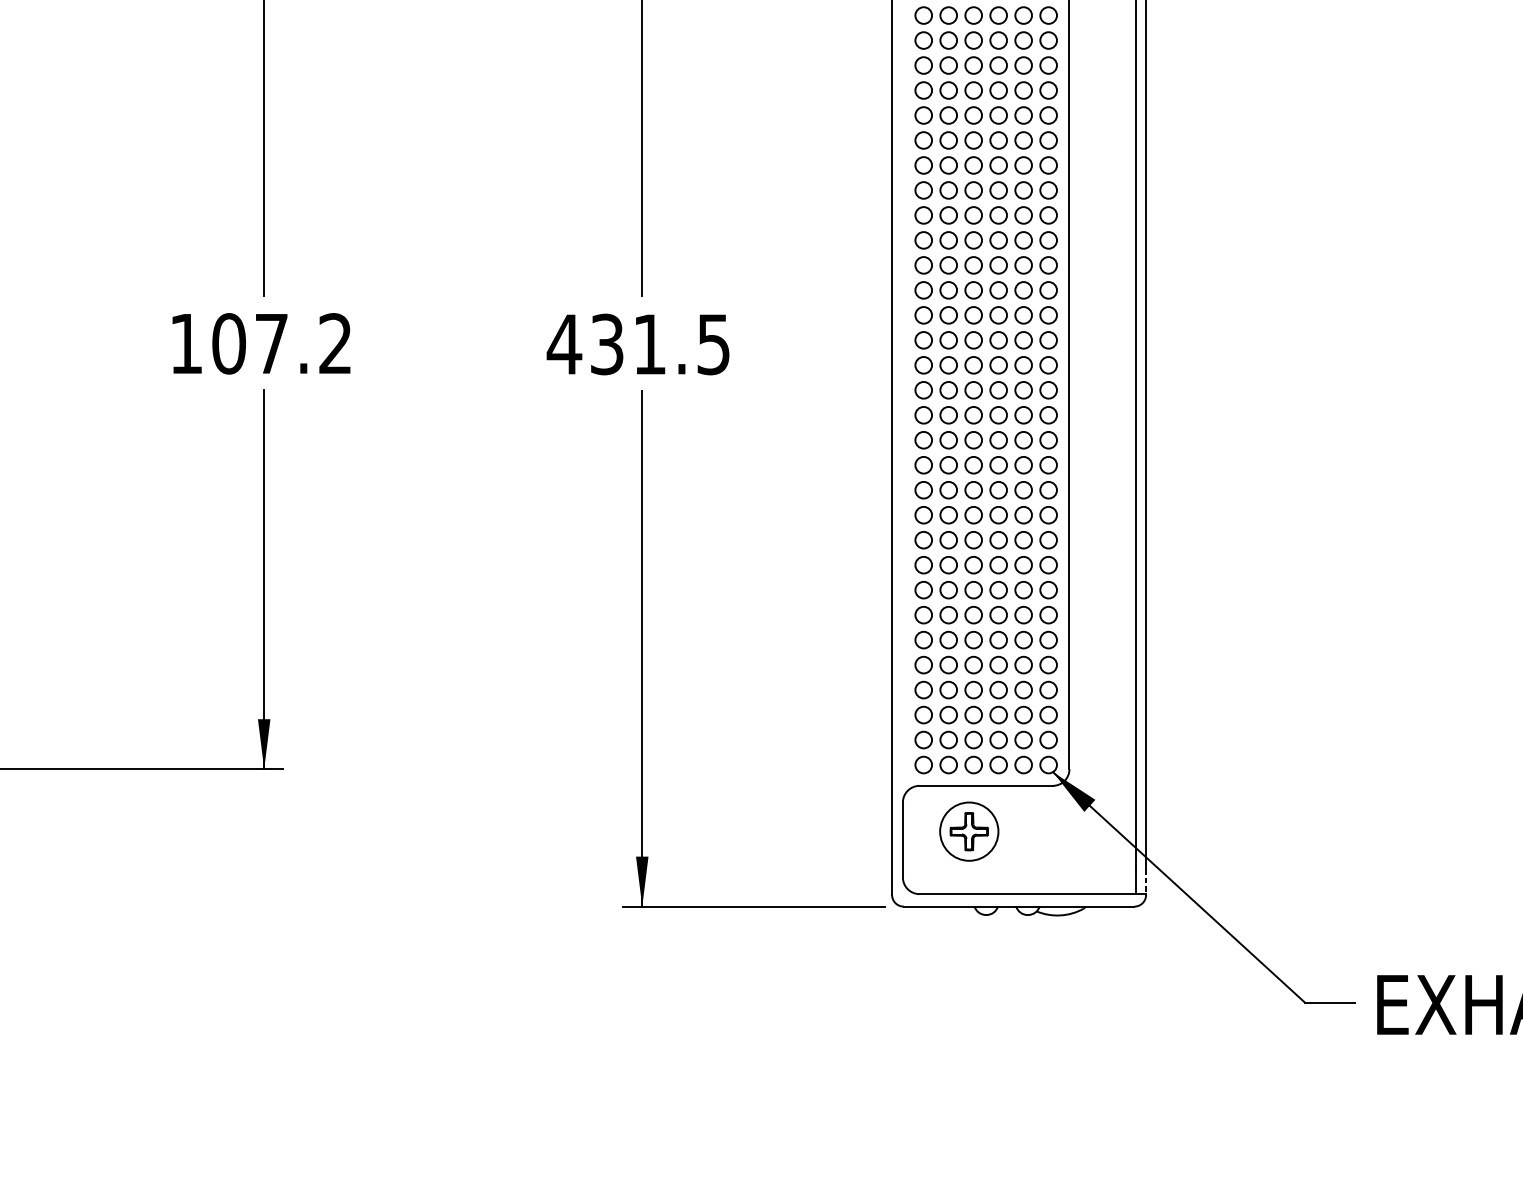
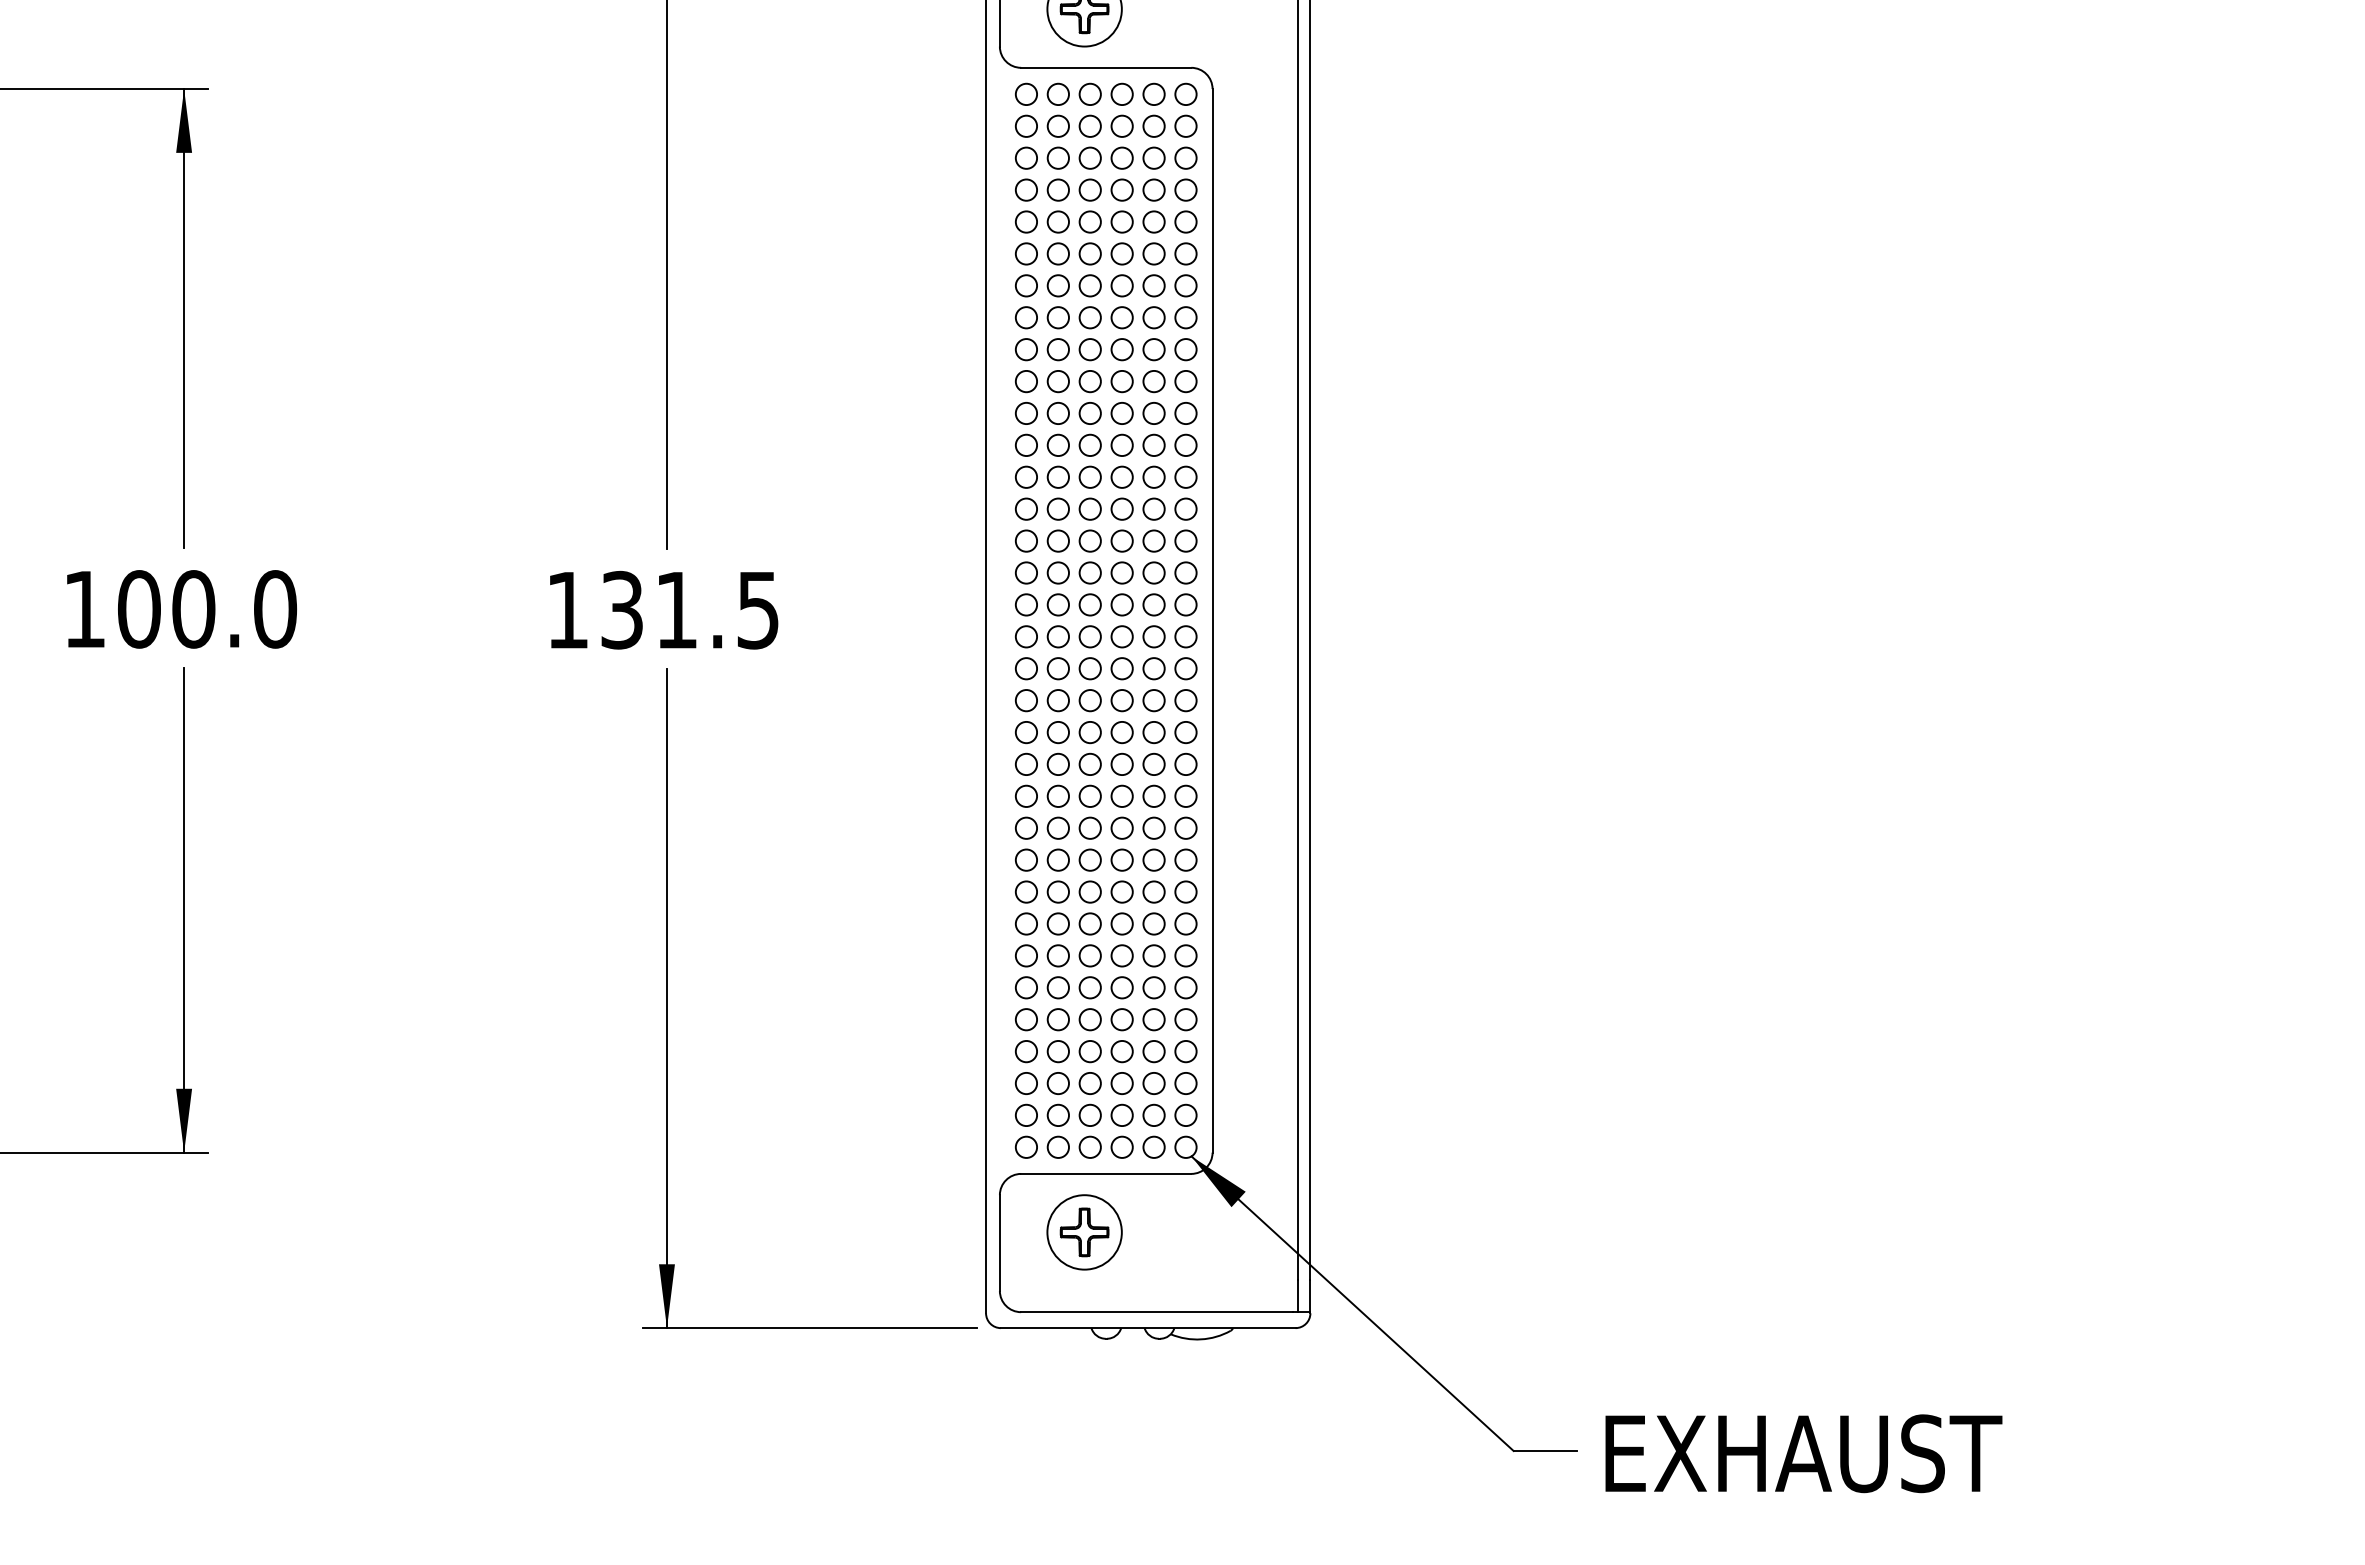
text: (303, 343) -> (234, 609), 107.2 -> 100.0
text: (564, 344) -> (567, 610), 431.5 -> 131.5
line: (1146, 881) -> (1310, 1296), dashed -> solid

